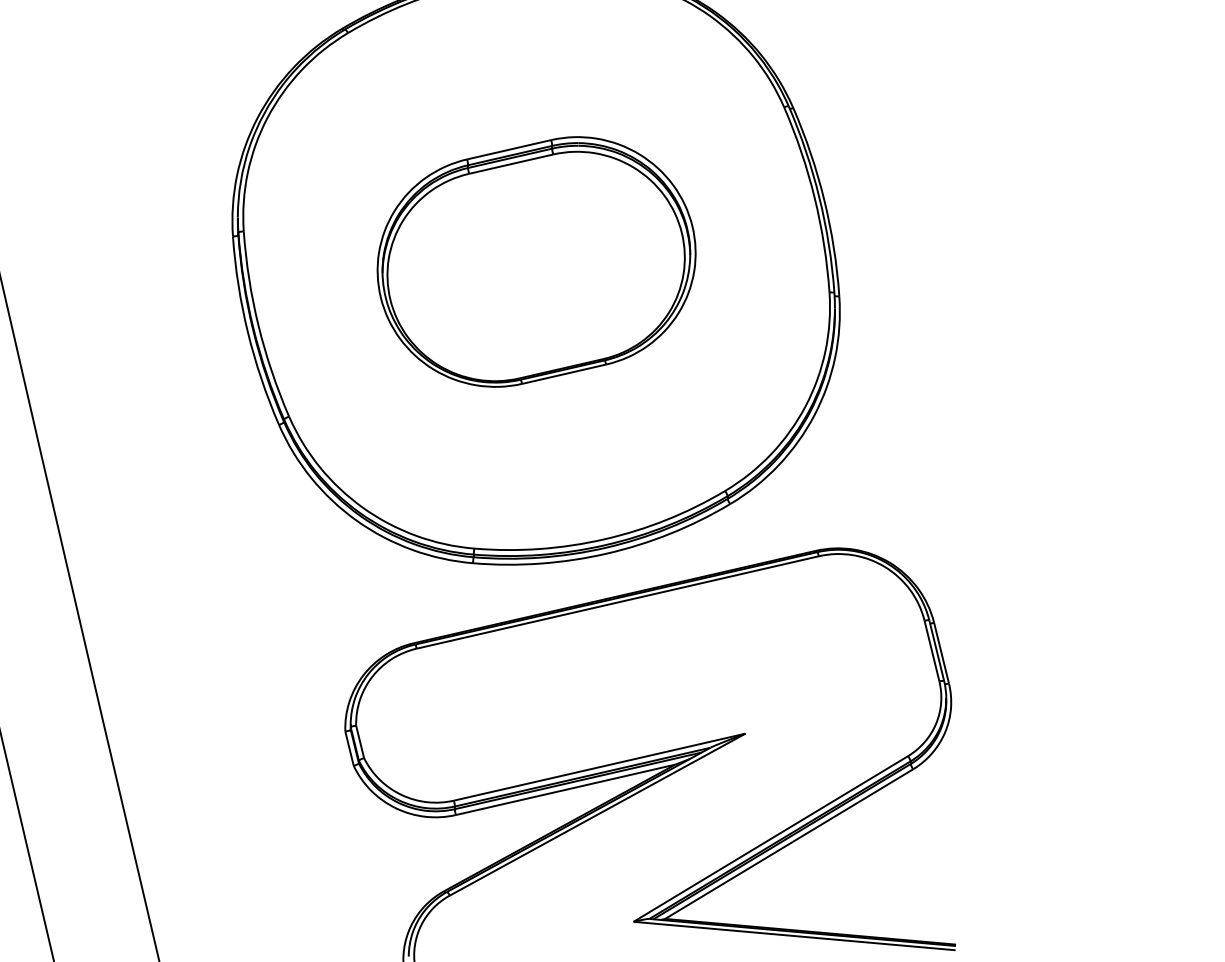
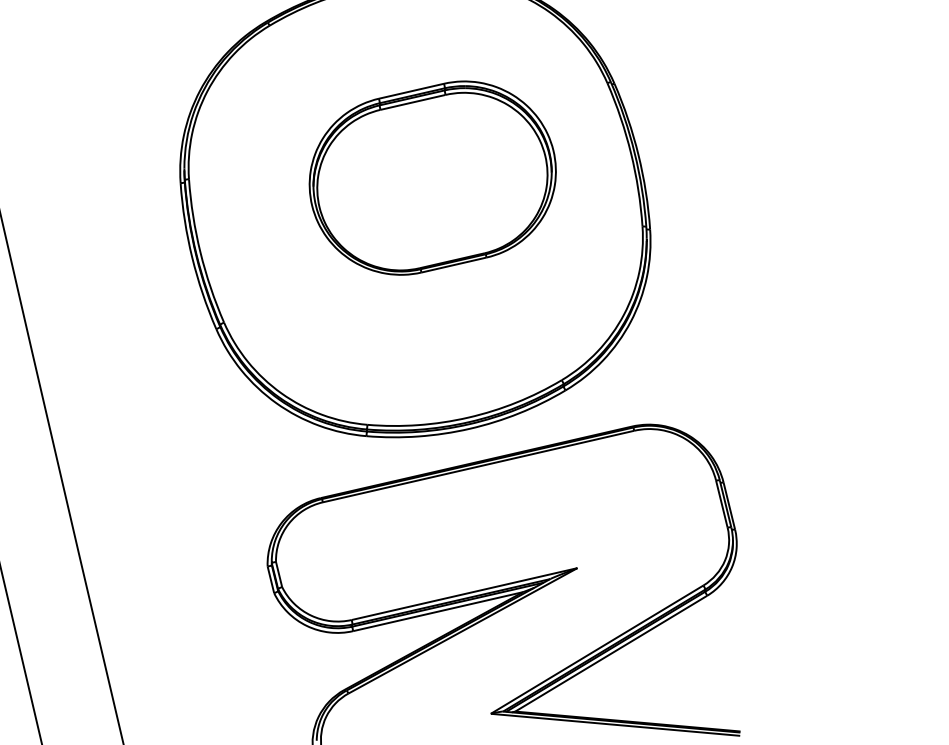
part: (536, 261) -> (432, 177), moved

